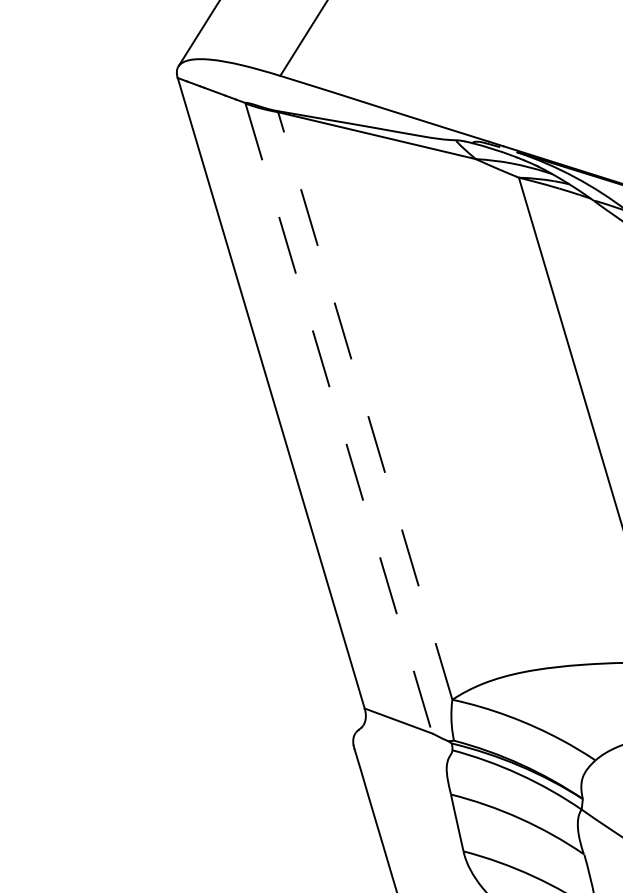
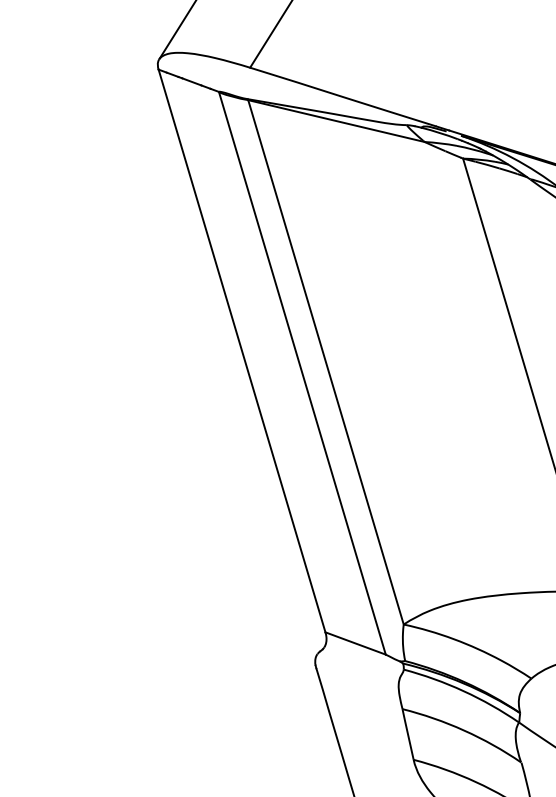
line: (365, 405) -> (326, 361), dashed -> solid
line: (338, 418) -> (302, 373), dashed -> solid

